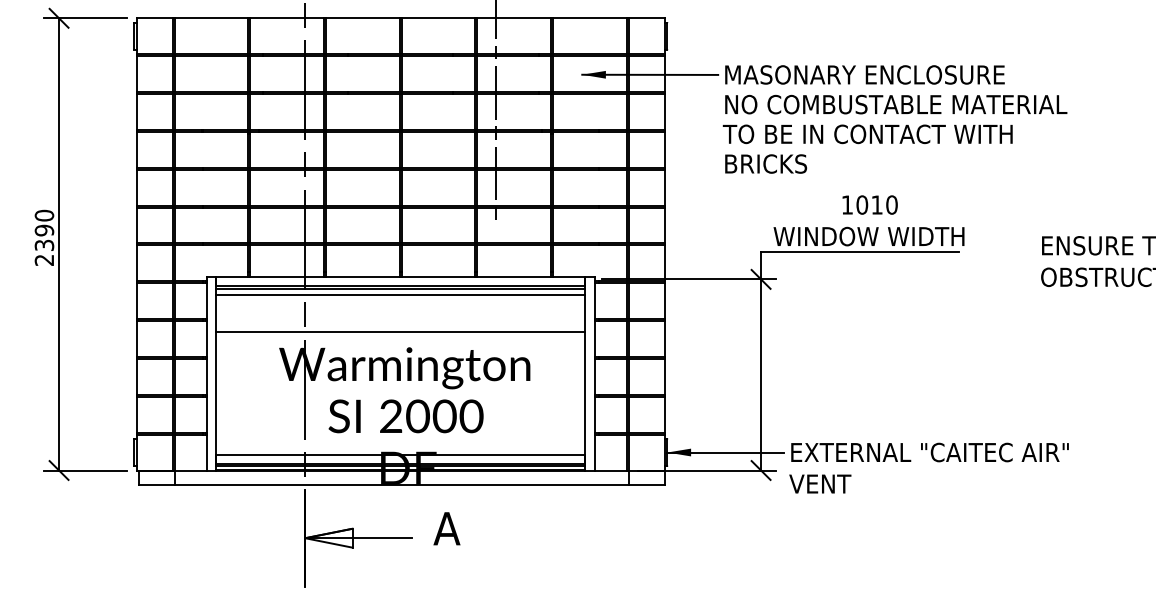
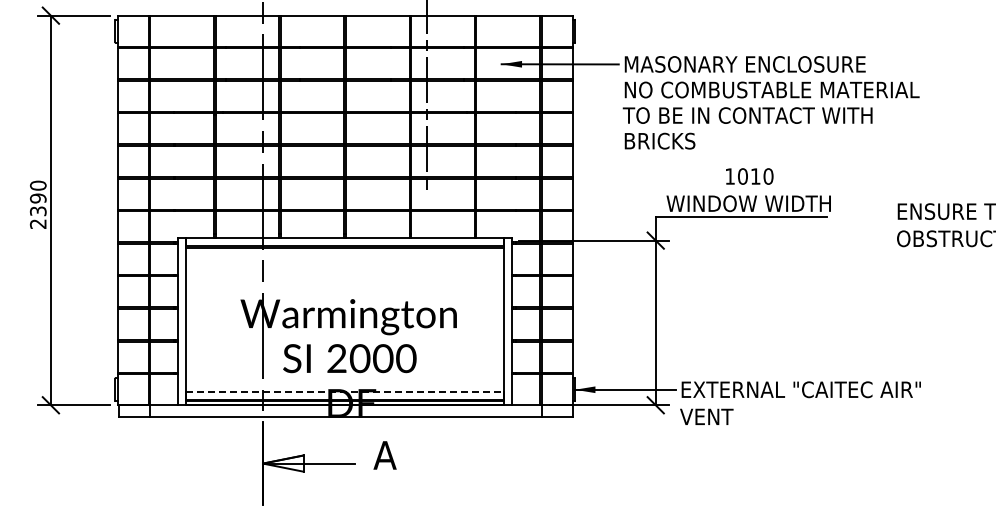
line: (401, 294) -> (345, 253), removed
line: (401, 332) -> (345, 286), removed
line: (401, 454) -> (345, 391), solid -> dashed

